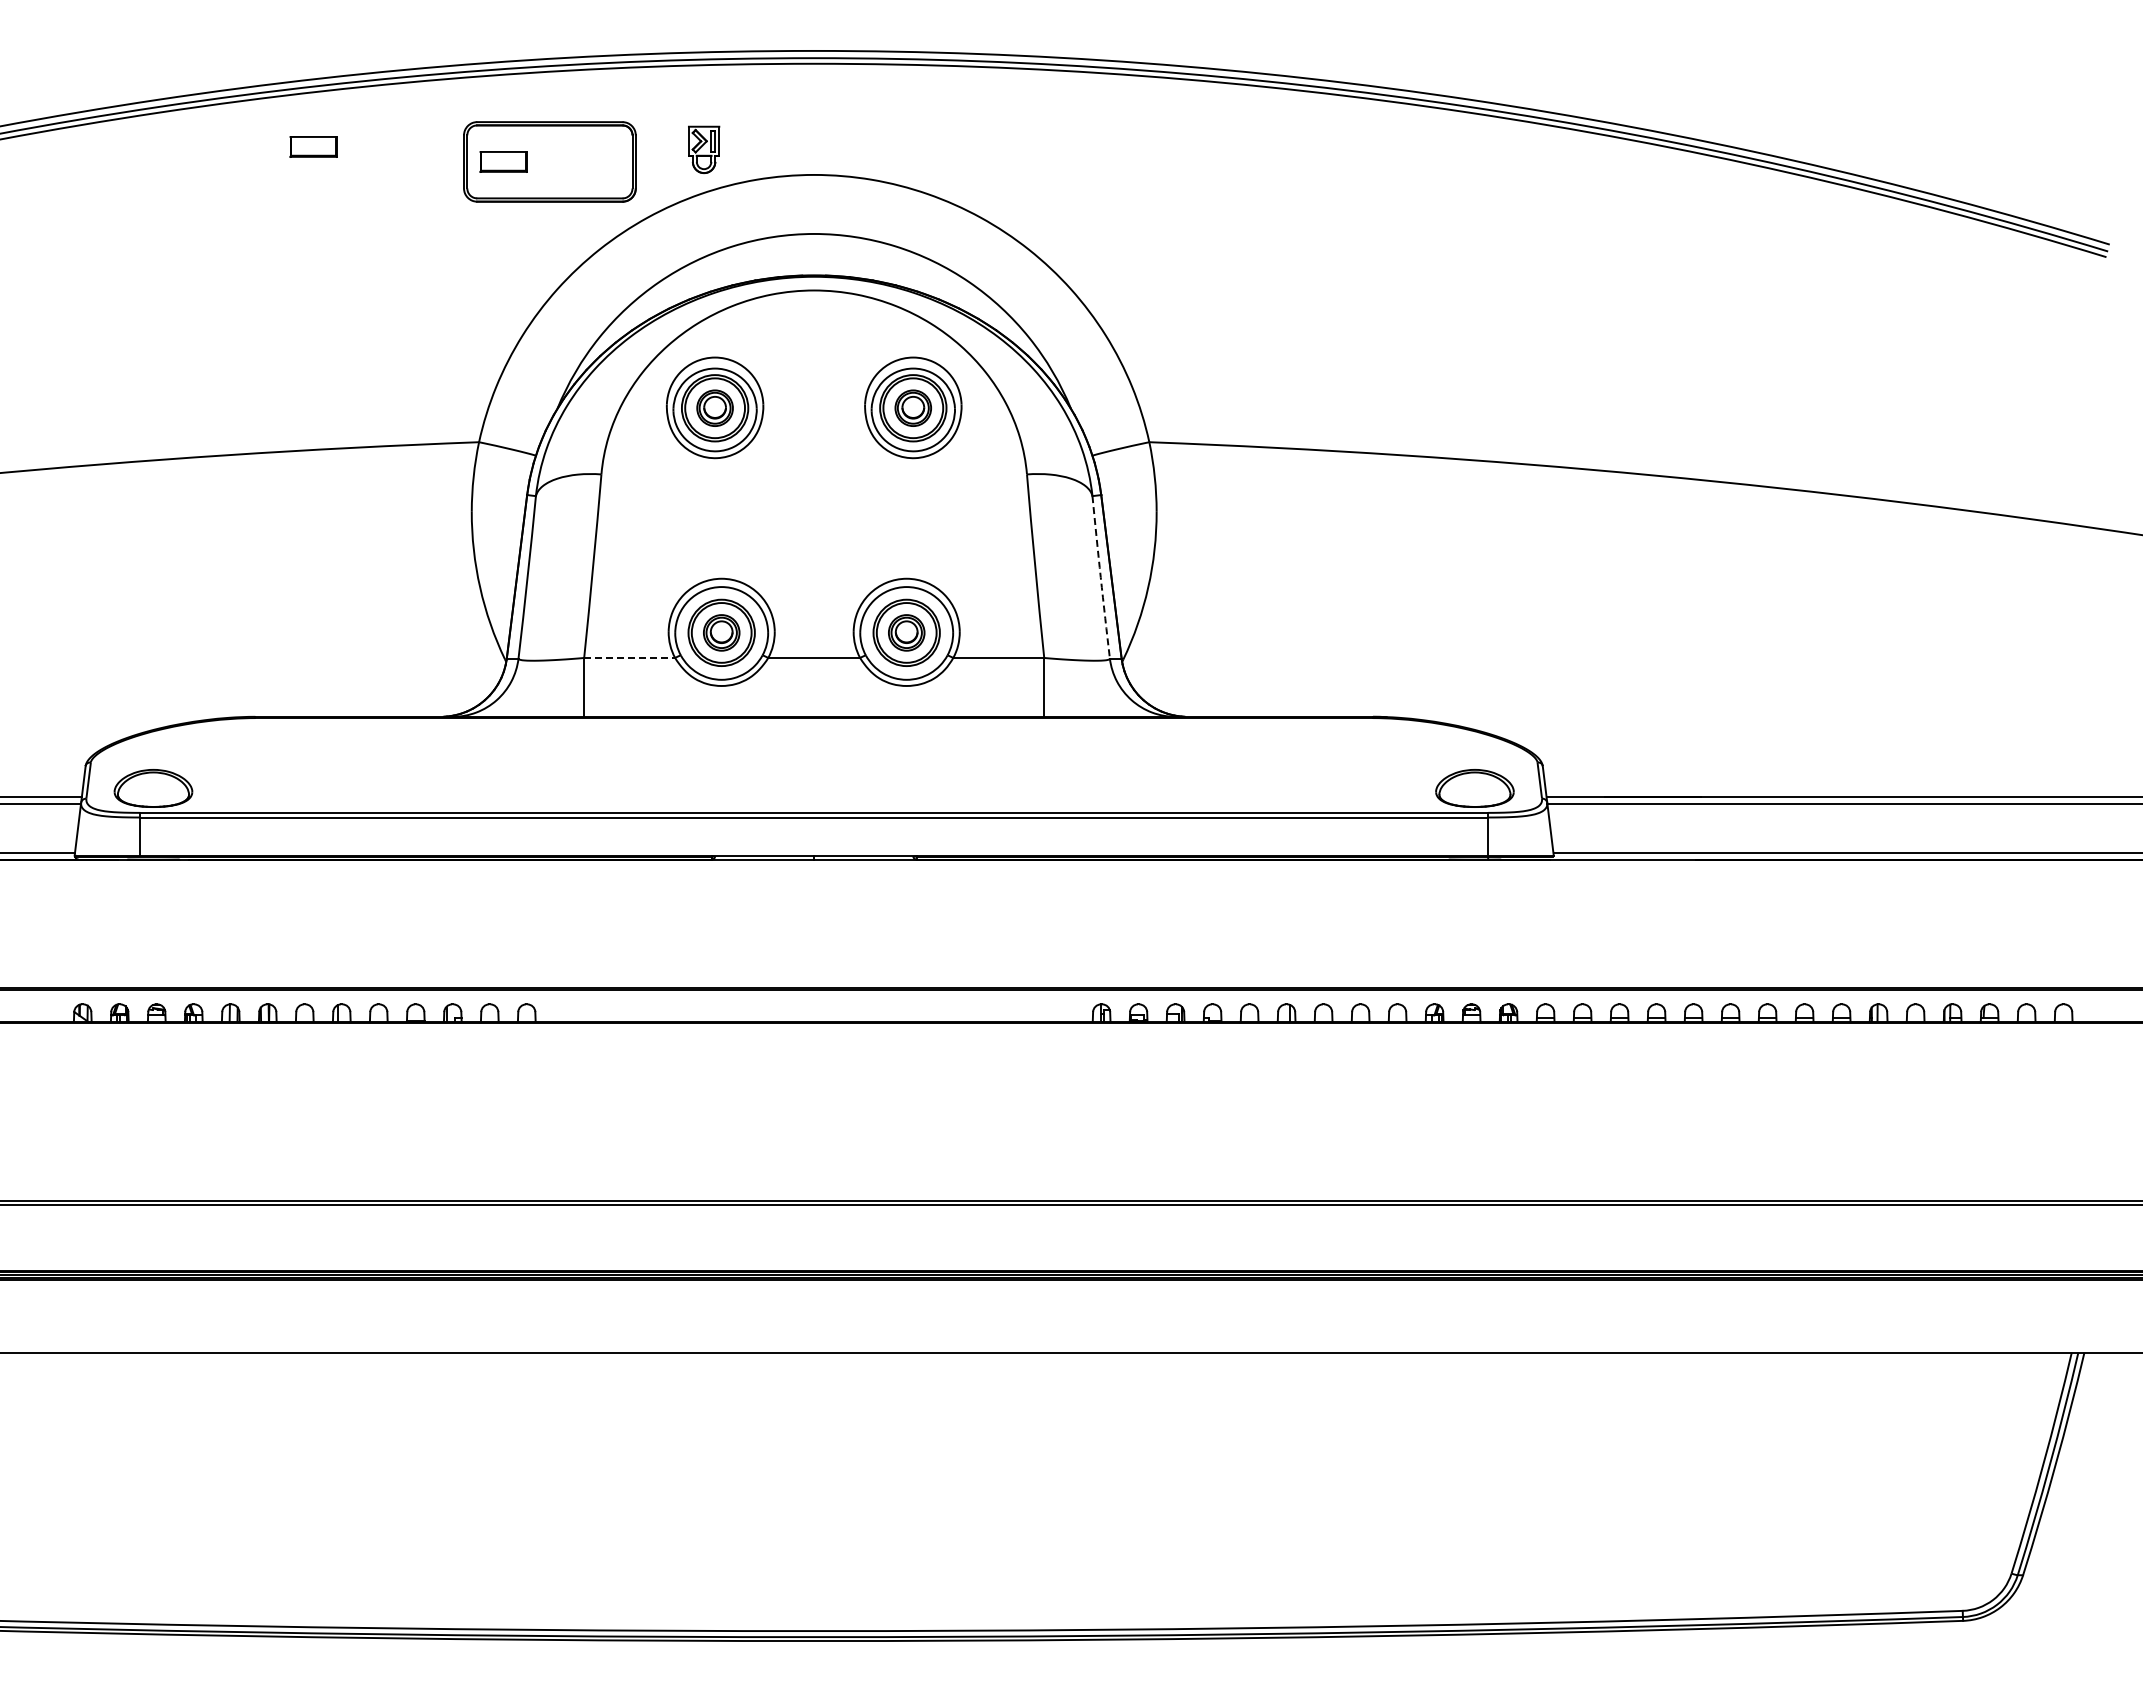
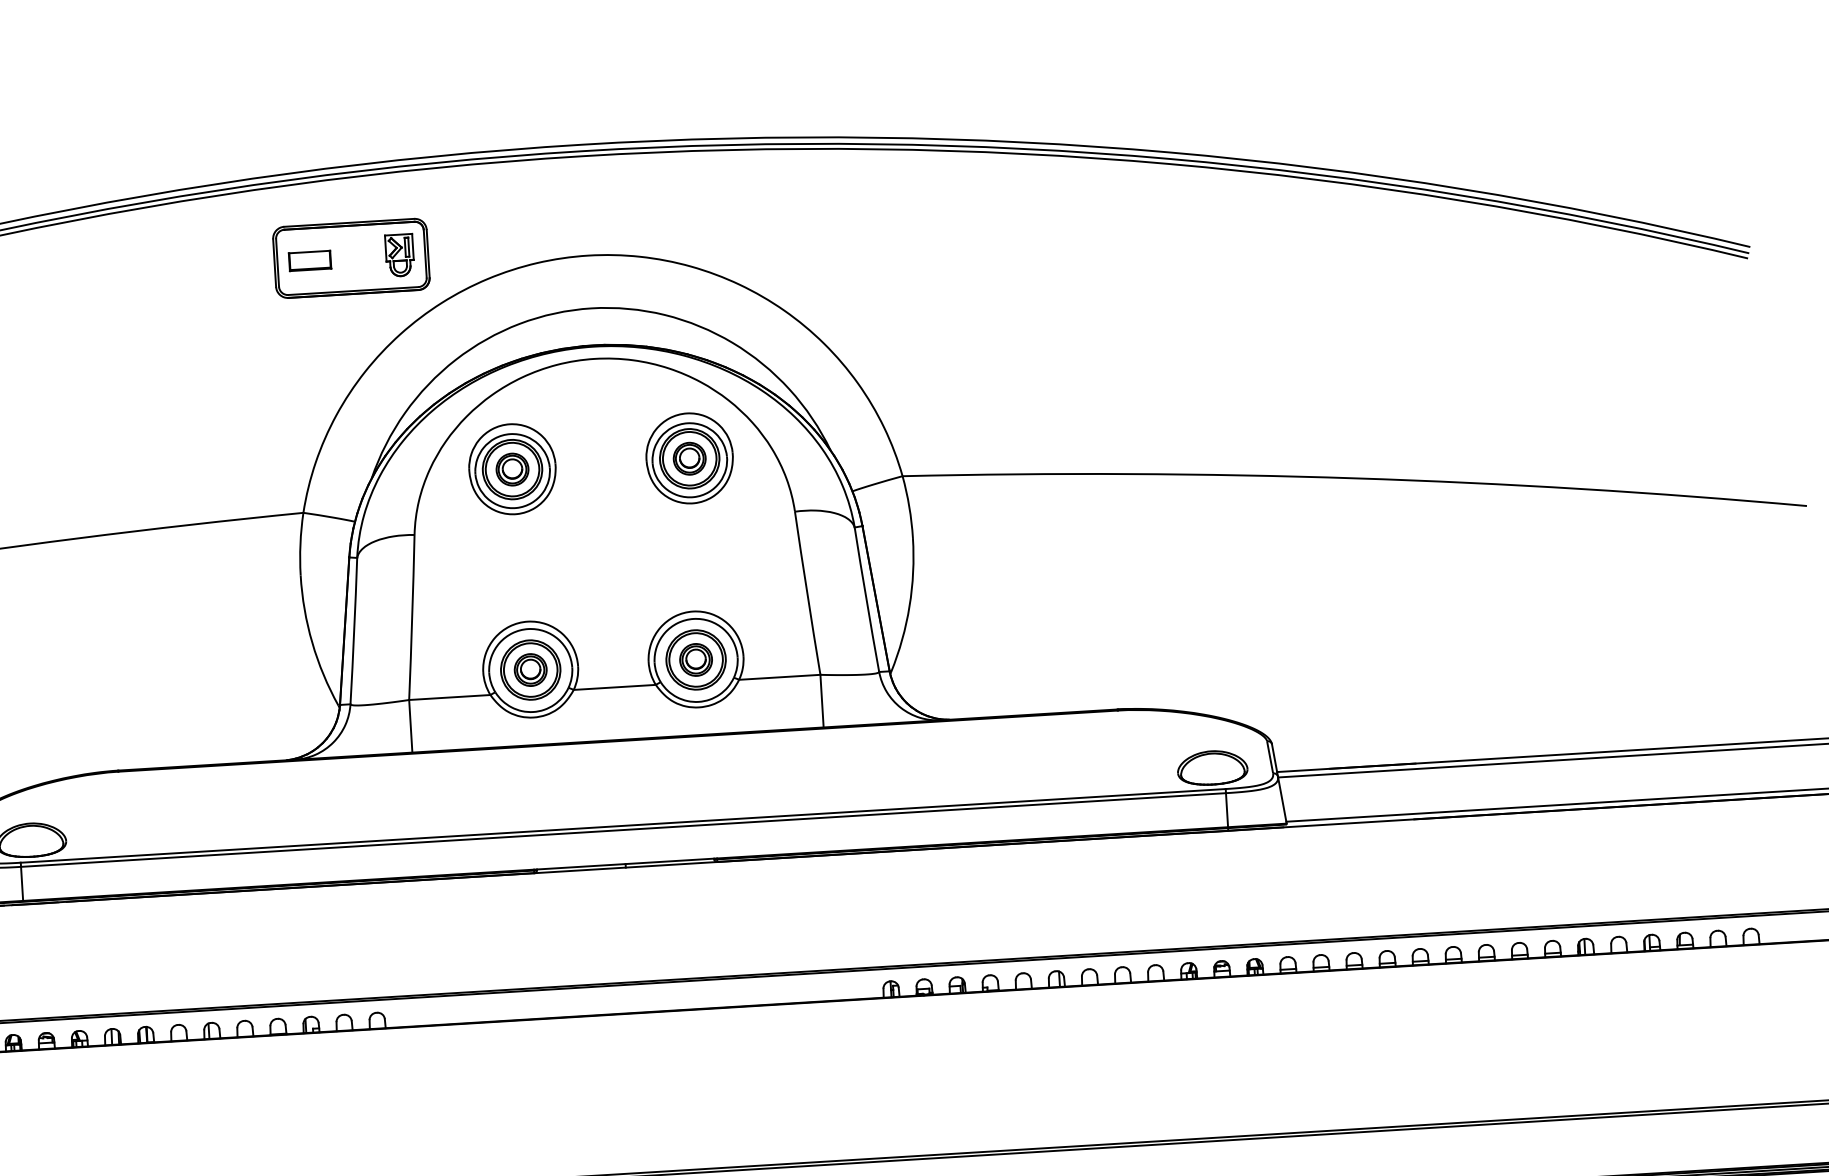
part: (313, 146) -> (139, 257), removed
part: (704, 149) -> (400, 255), moved
arc: (1100, 577) -> (866, 599), dashed -> solid
line: (630, 657) -> (450, 697), dashed -> solid

